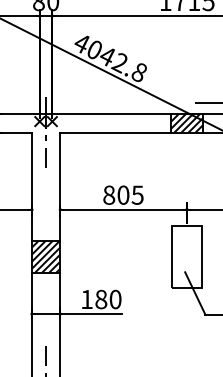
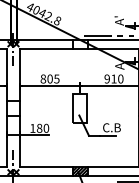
hatch: (185, 122) -> (79, 44), removed
hatch: (46, 255) -> (13, 107), removed

